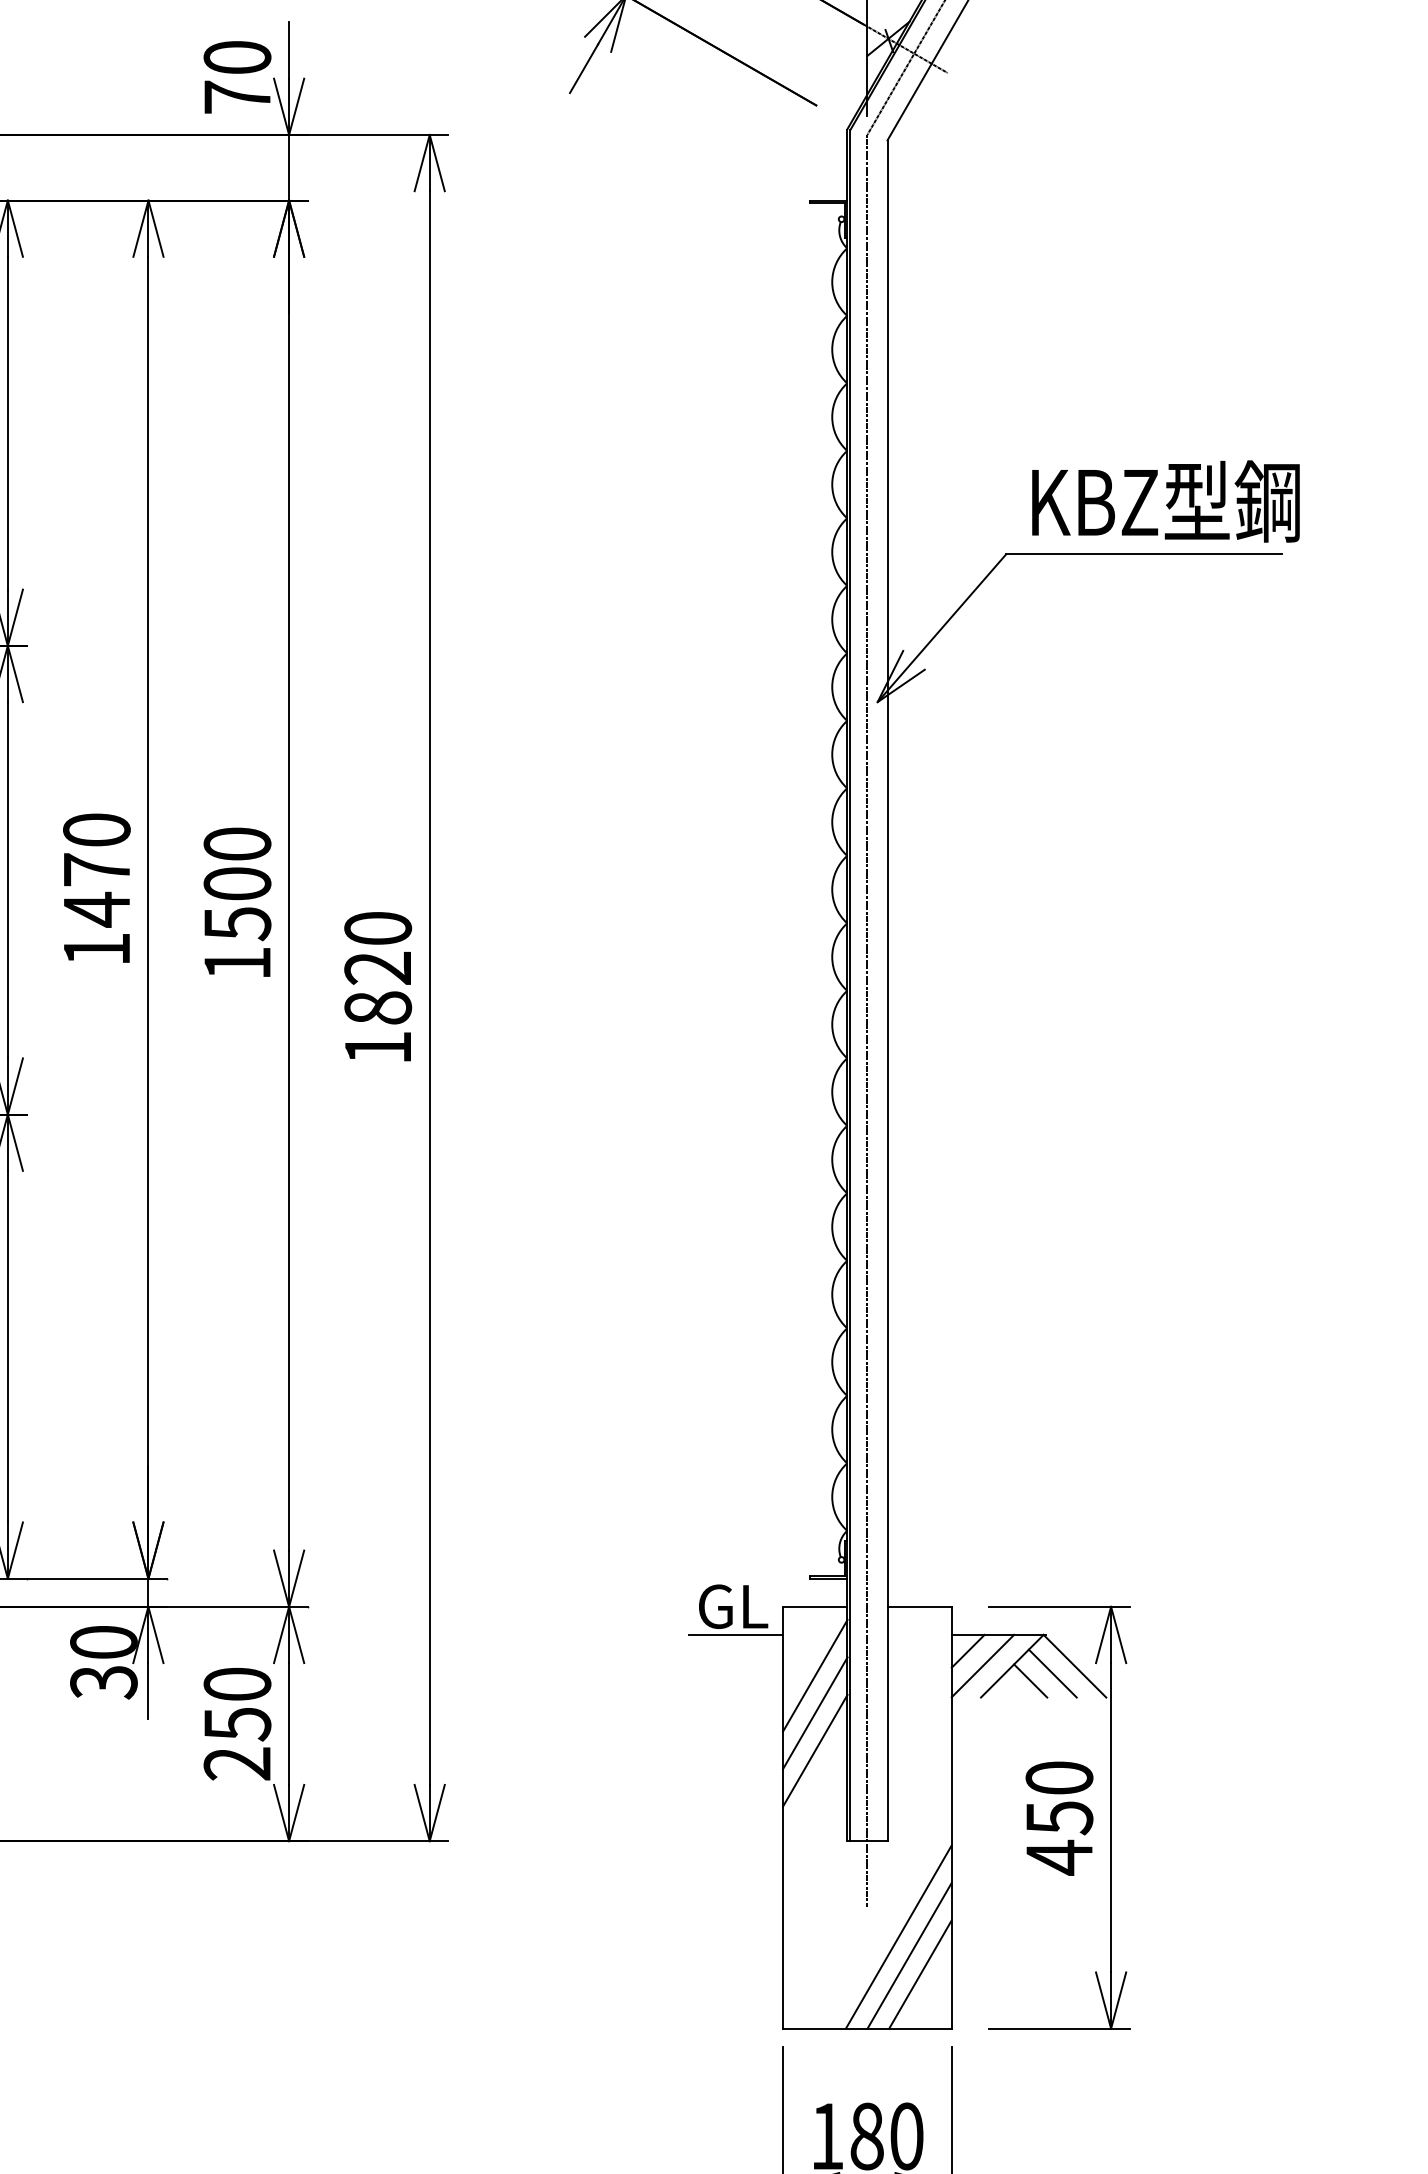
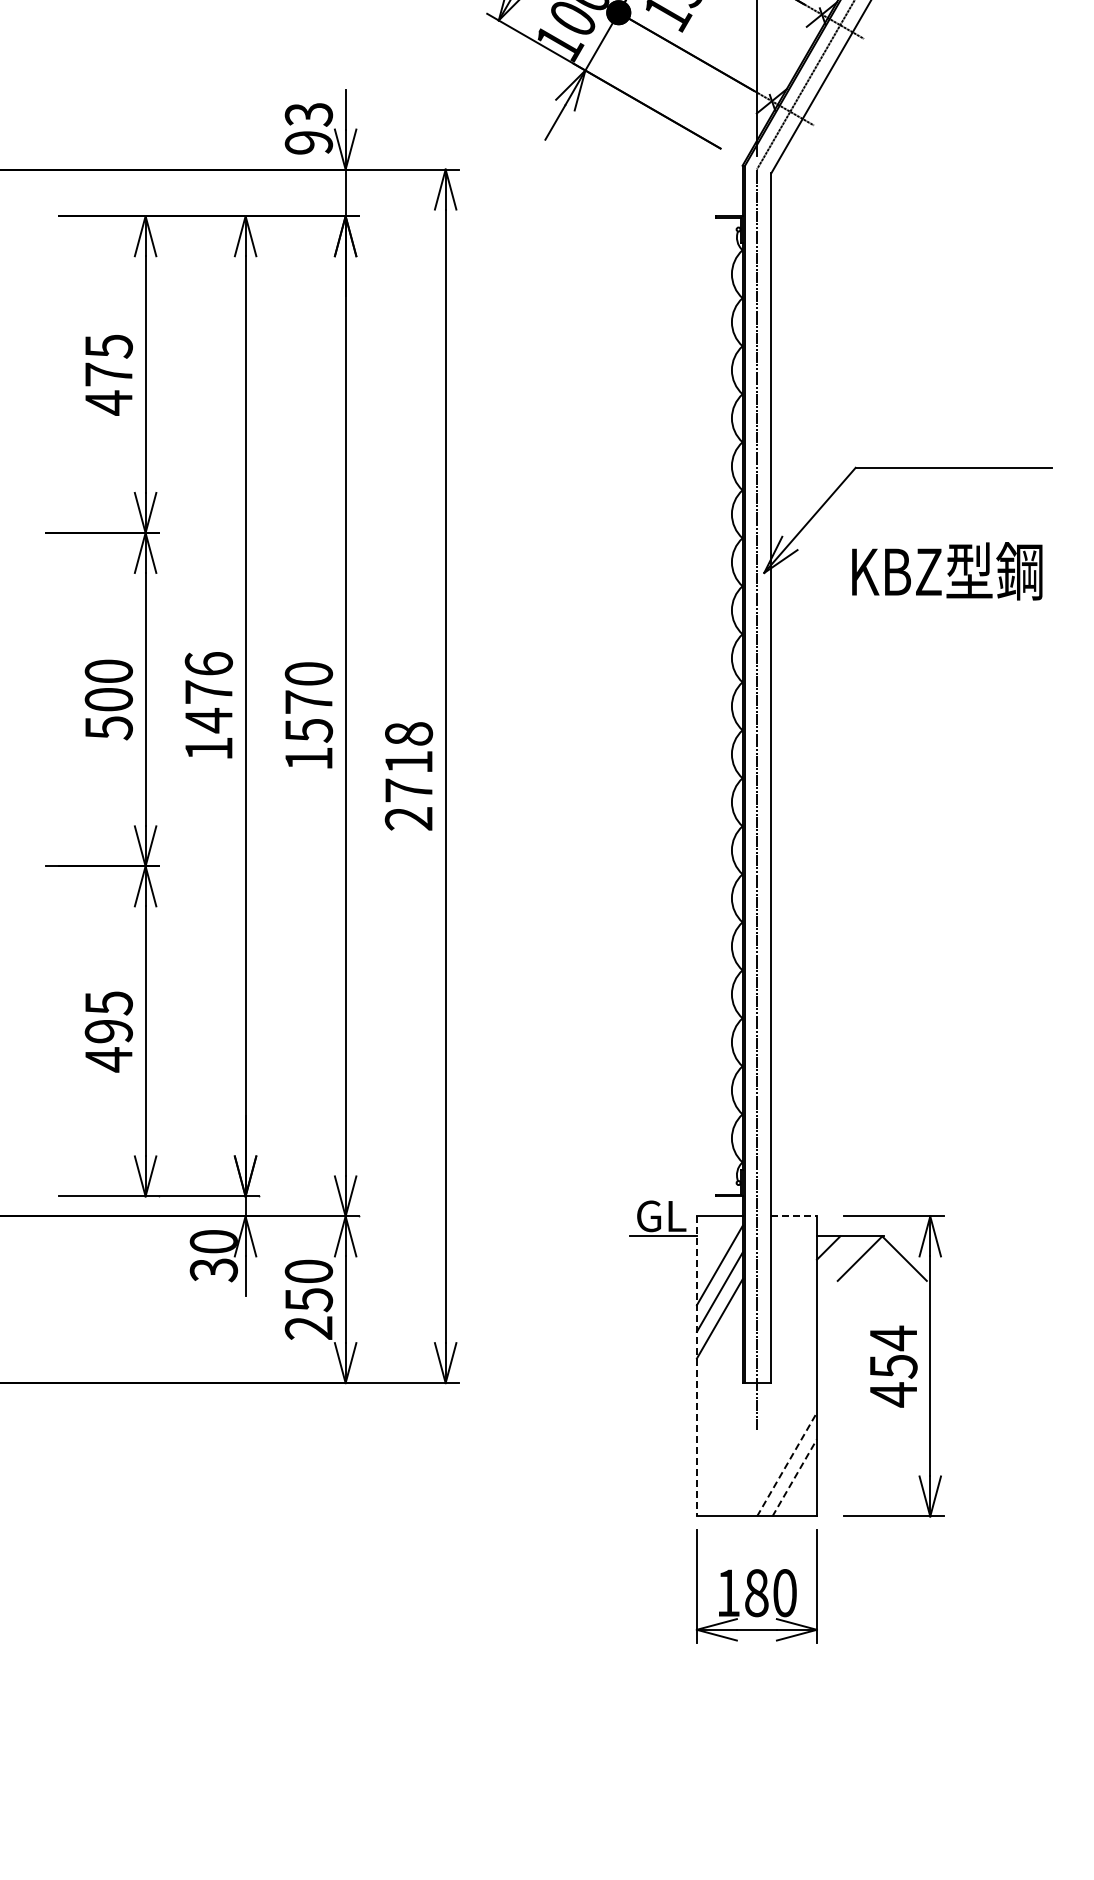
text: (236, 77) -> (308, 128), 70 -> 93
text: (1166, 501) -> (947, 571), moved
text: (96, 829) -> (208, 663), 1470 -> 1476
text: (236, 882) -> (308, 701), 1500 -> 1570
text: (377, 988) -> (408, 776), 1820 -> 2718
line: (920, 1606) -> (794, 1216), solid -> dashed
line: (982, 1665) -> (838, 1258), removed
line: (1052, 1673) -> (888, 1263), removed
line: (1029, 1680) -> (872, 1268), removed
text: (1059, 1778) -> (893, 1338), 450 -> 454
line: (782, 1817) -> (696, 1366), solid -> dashed
line: (897, 1937) -> (778, 1451), removed
line: (910, 1955) -> (787, 1464), solid -> dashed
line: (920, 1973) -> (794, 1477), solid -> dashed

